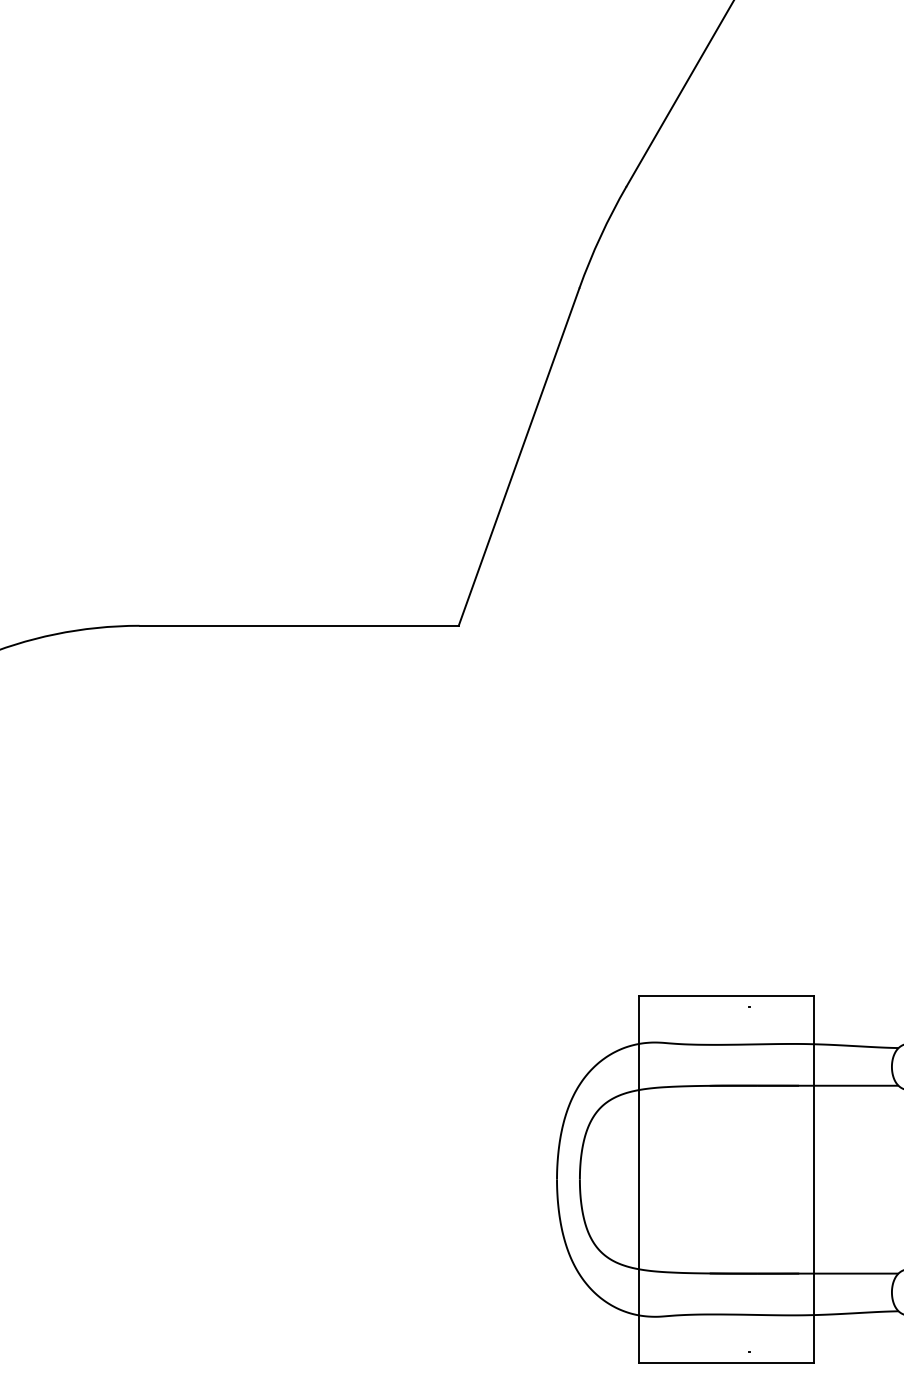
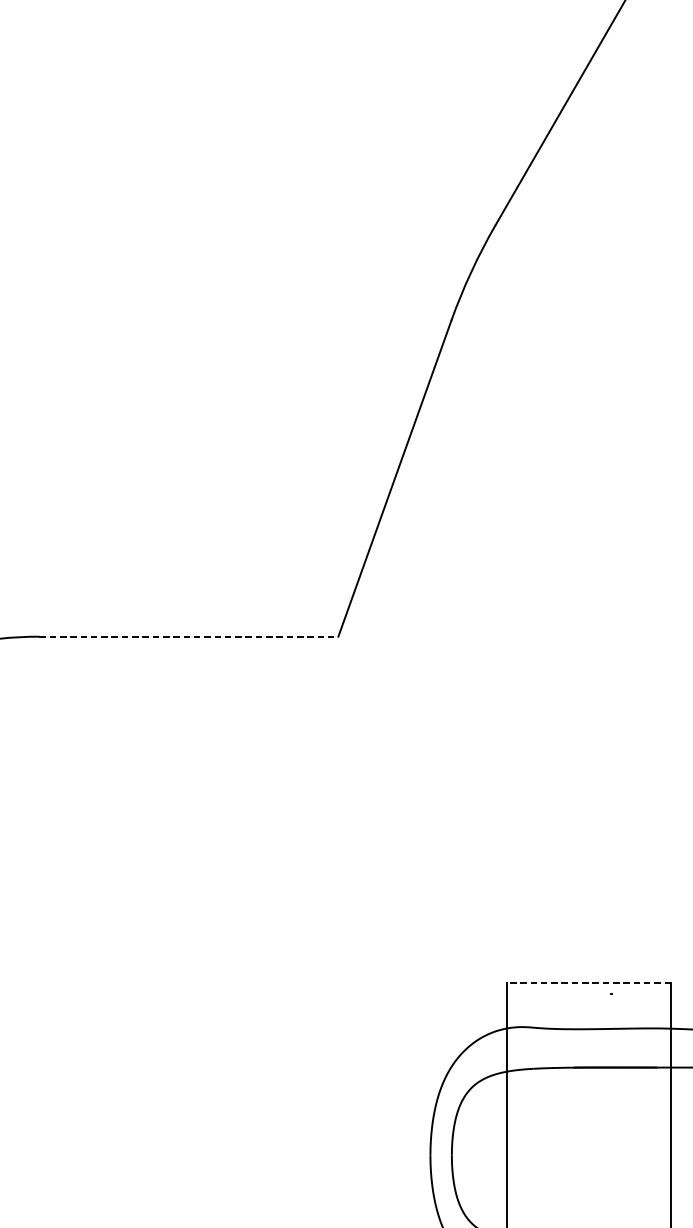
line: (299, 625) -> (189, 636), solid -> dashed
line: (726, 995) -> (589, 983), solid -> dashed

